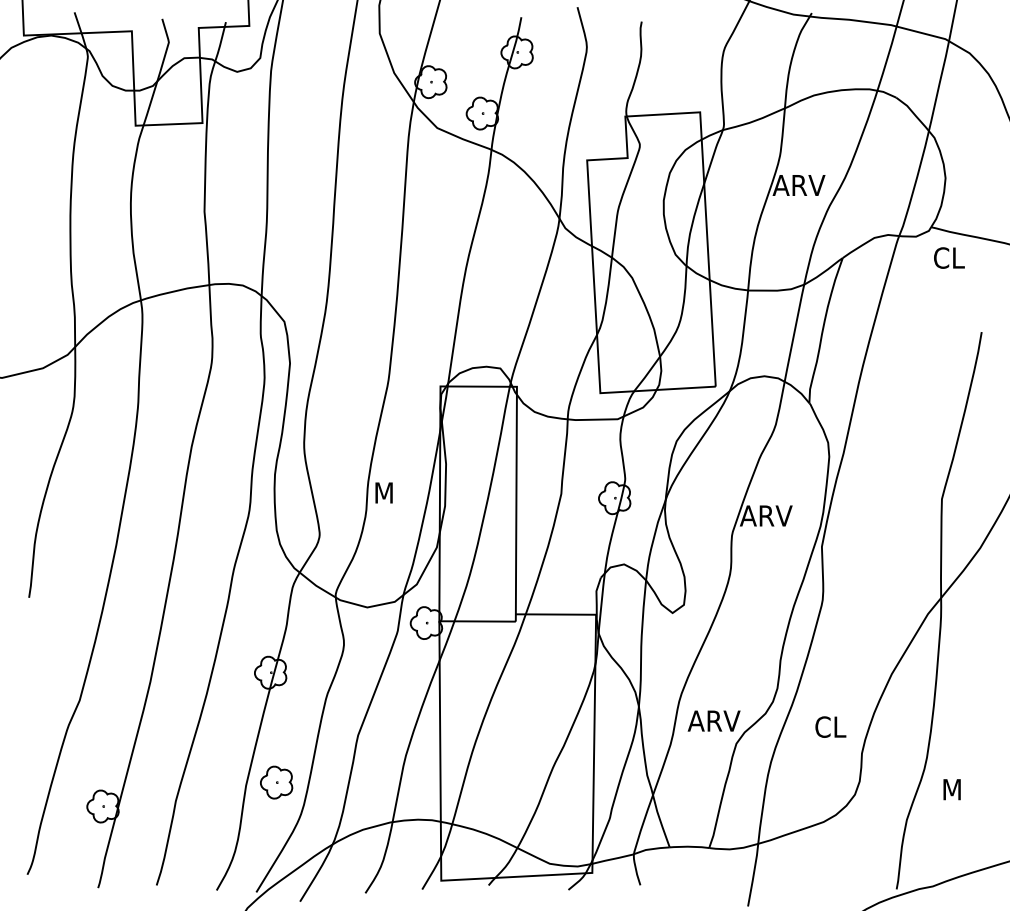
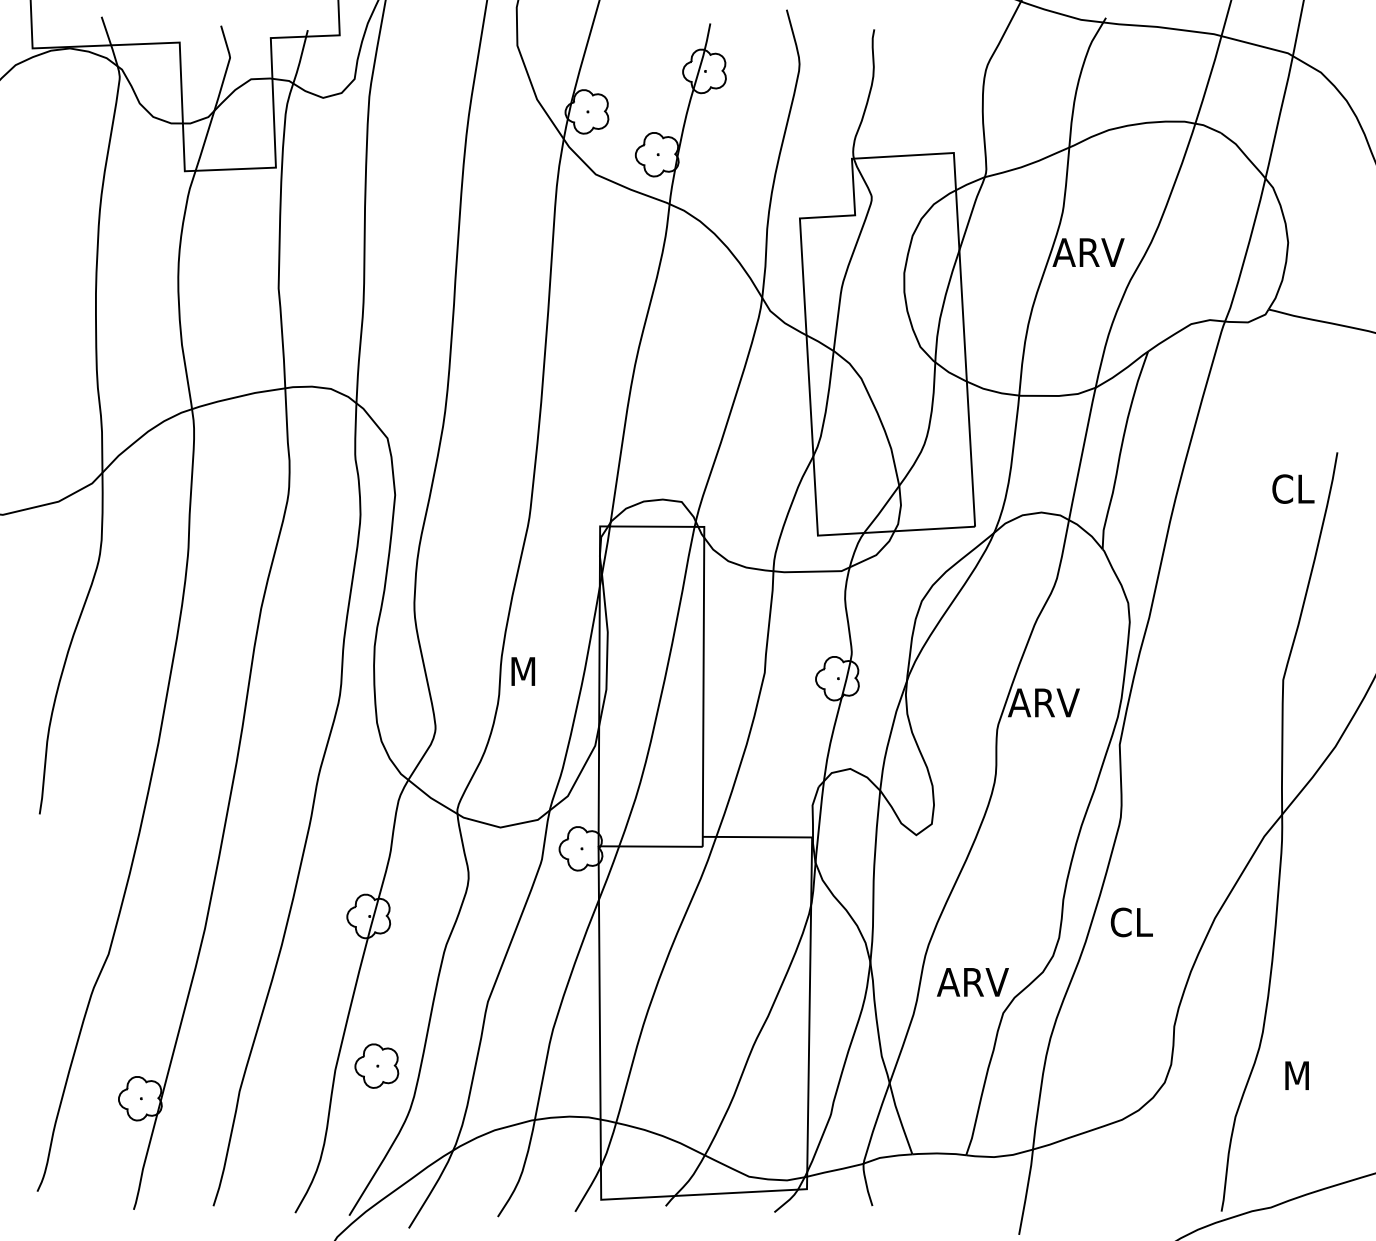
text: (949, 257) -> (1293, 488), moved
text: (830, 726) -> (1131, 921), moved

